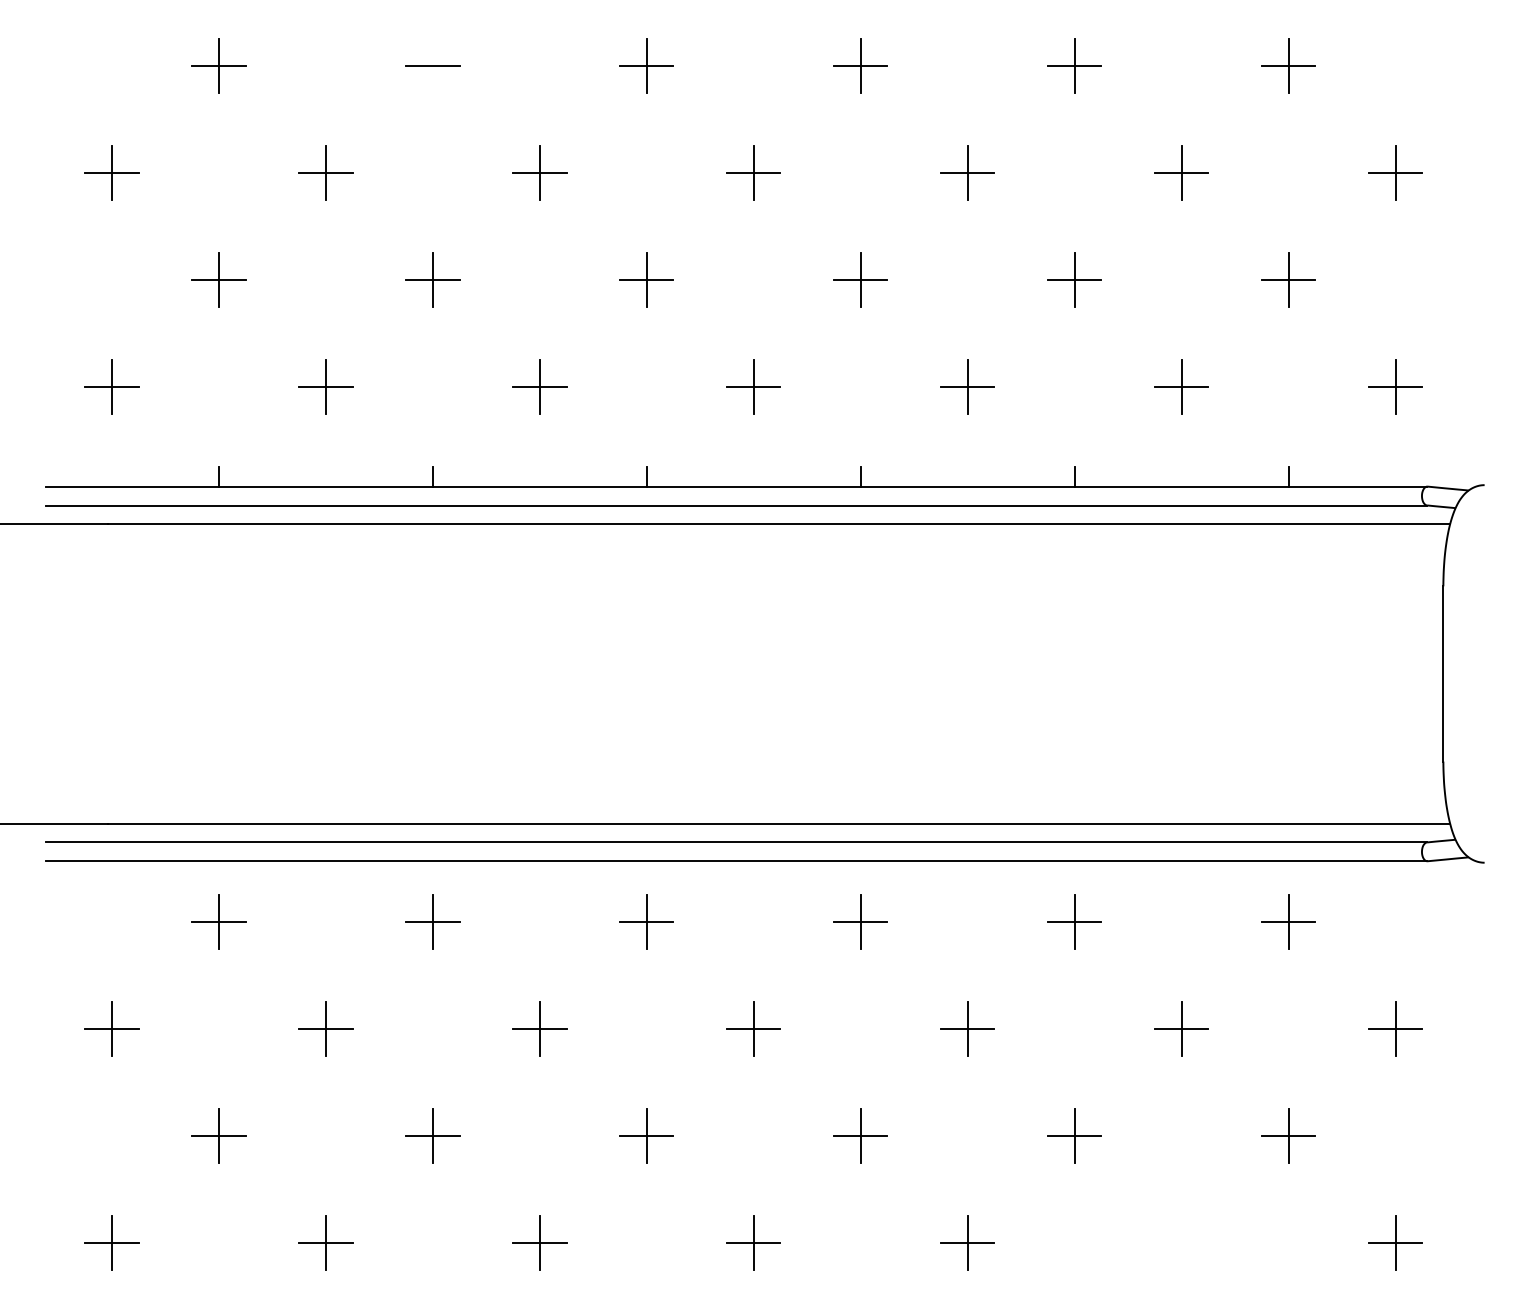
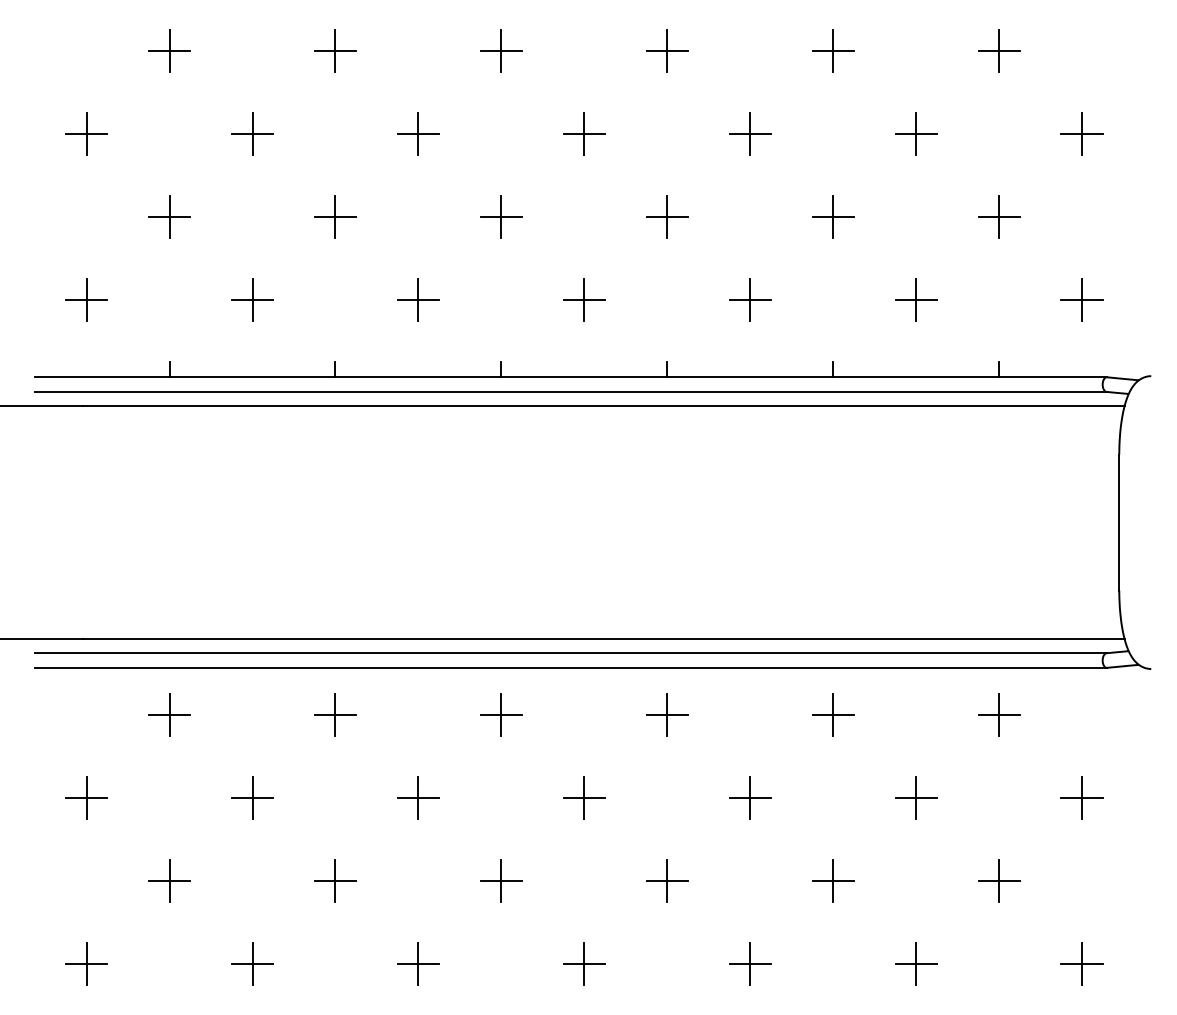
line: (432, 65) -> (335, 50), added
part: (1181, 1242) -> (916, 963), added

